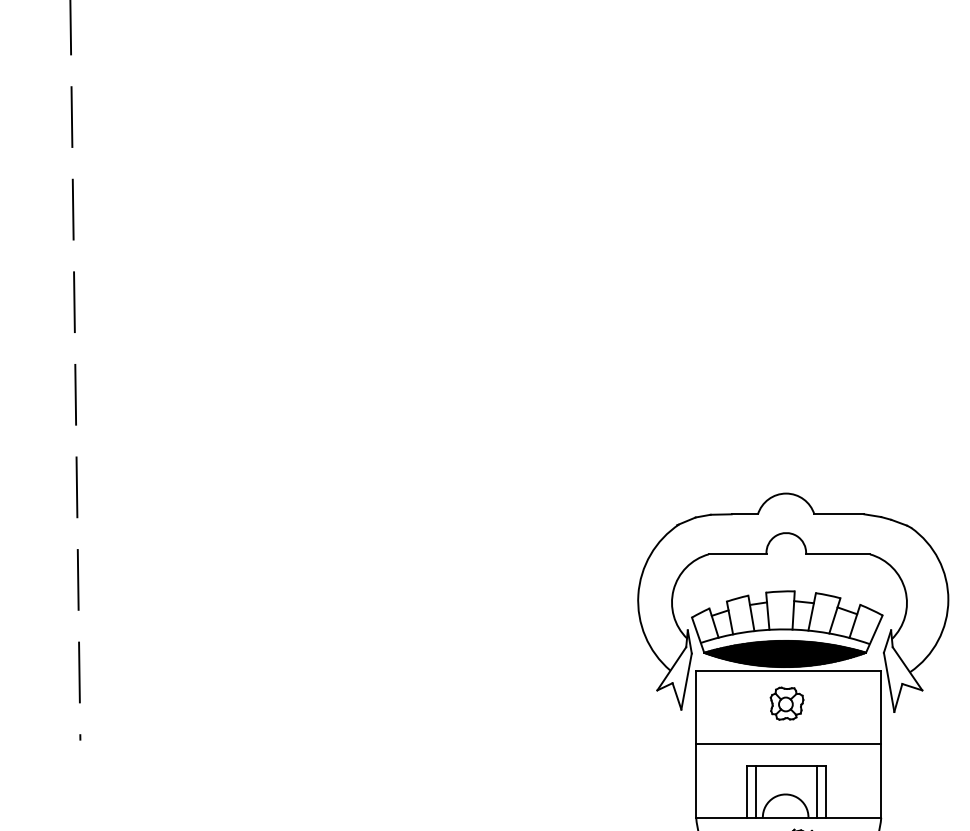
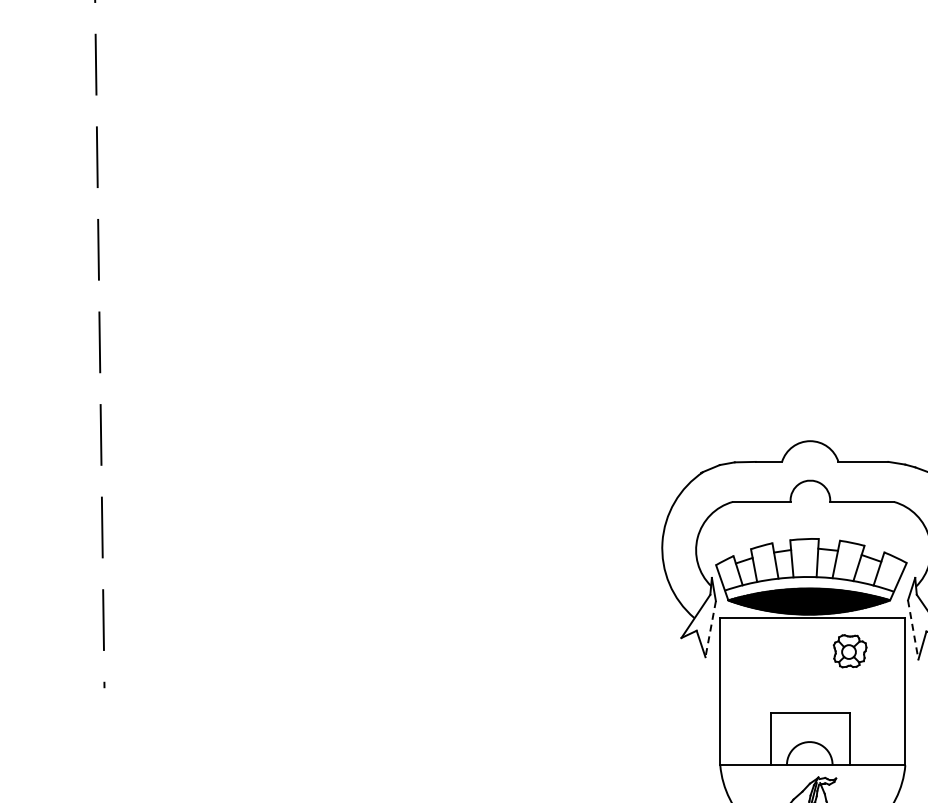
line: (686, 681) -> (710, 629), solid -> dashed
line: (889, 682) -> (913, 630), solid -> dashed
part: (786, 703) -> (849, 651), moved
line: (788, 743) -> (812, 691), removed
line: (756, 791) -> (780, 739), removed
line: (816, 791) -> (840, 739), removed

